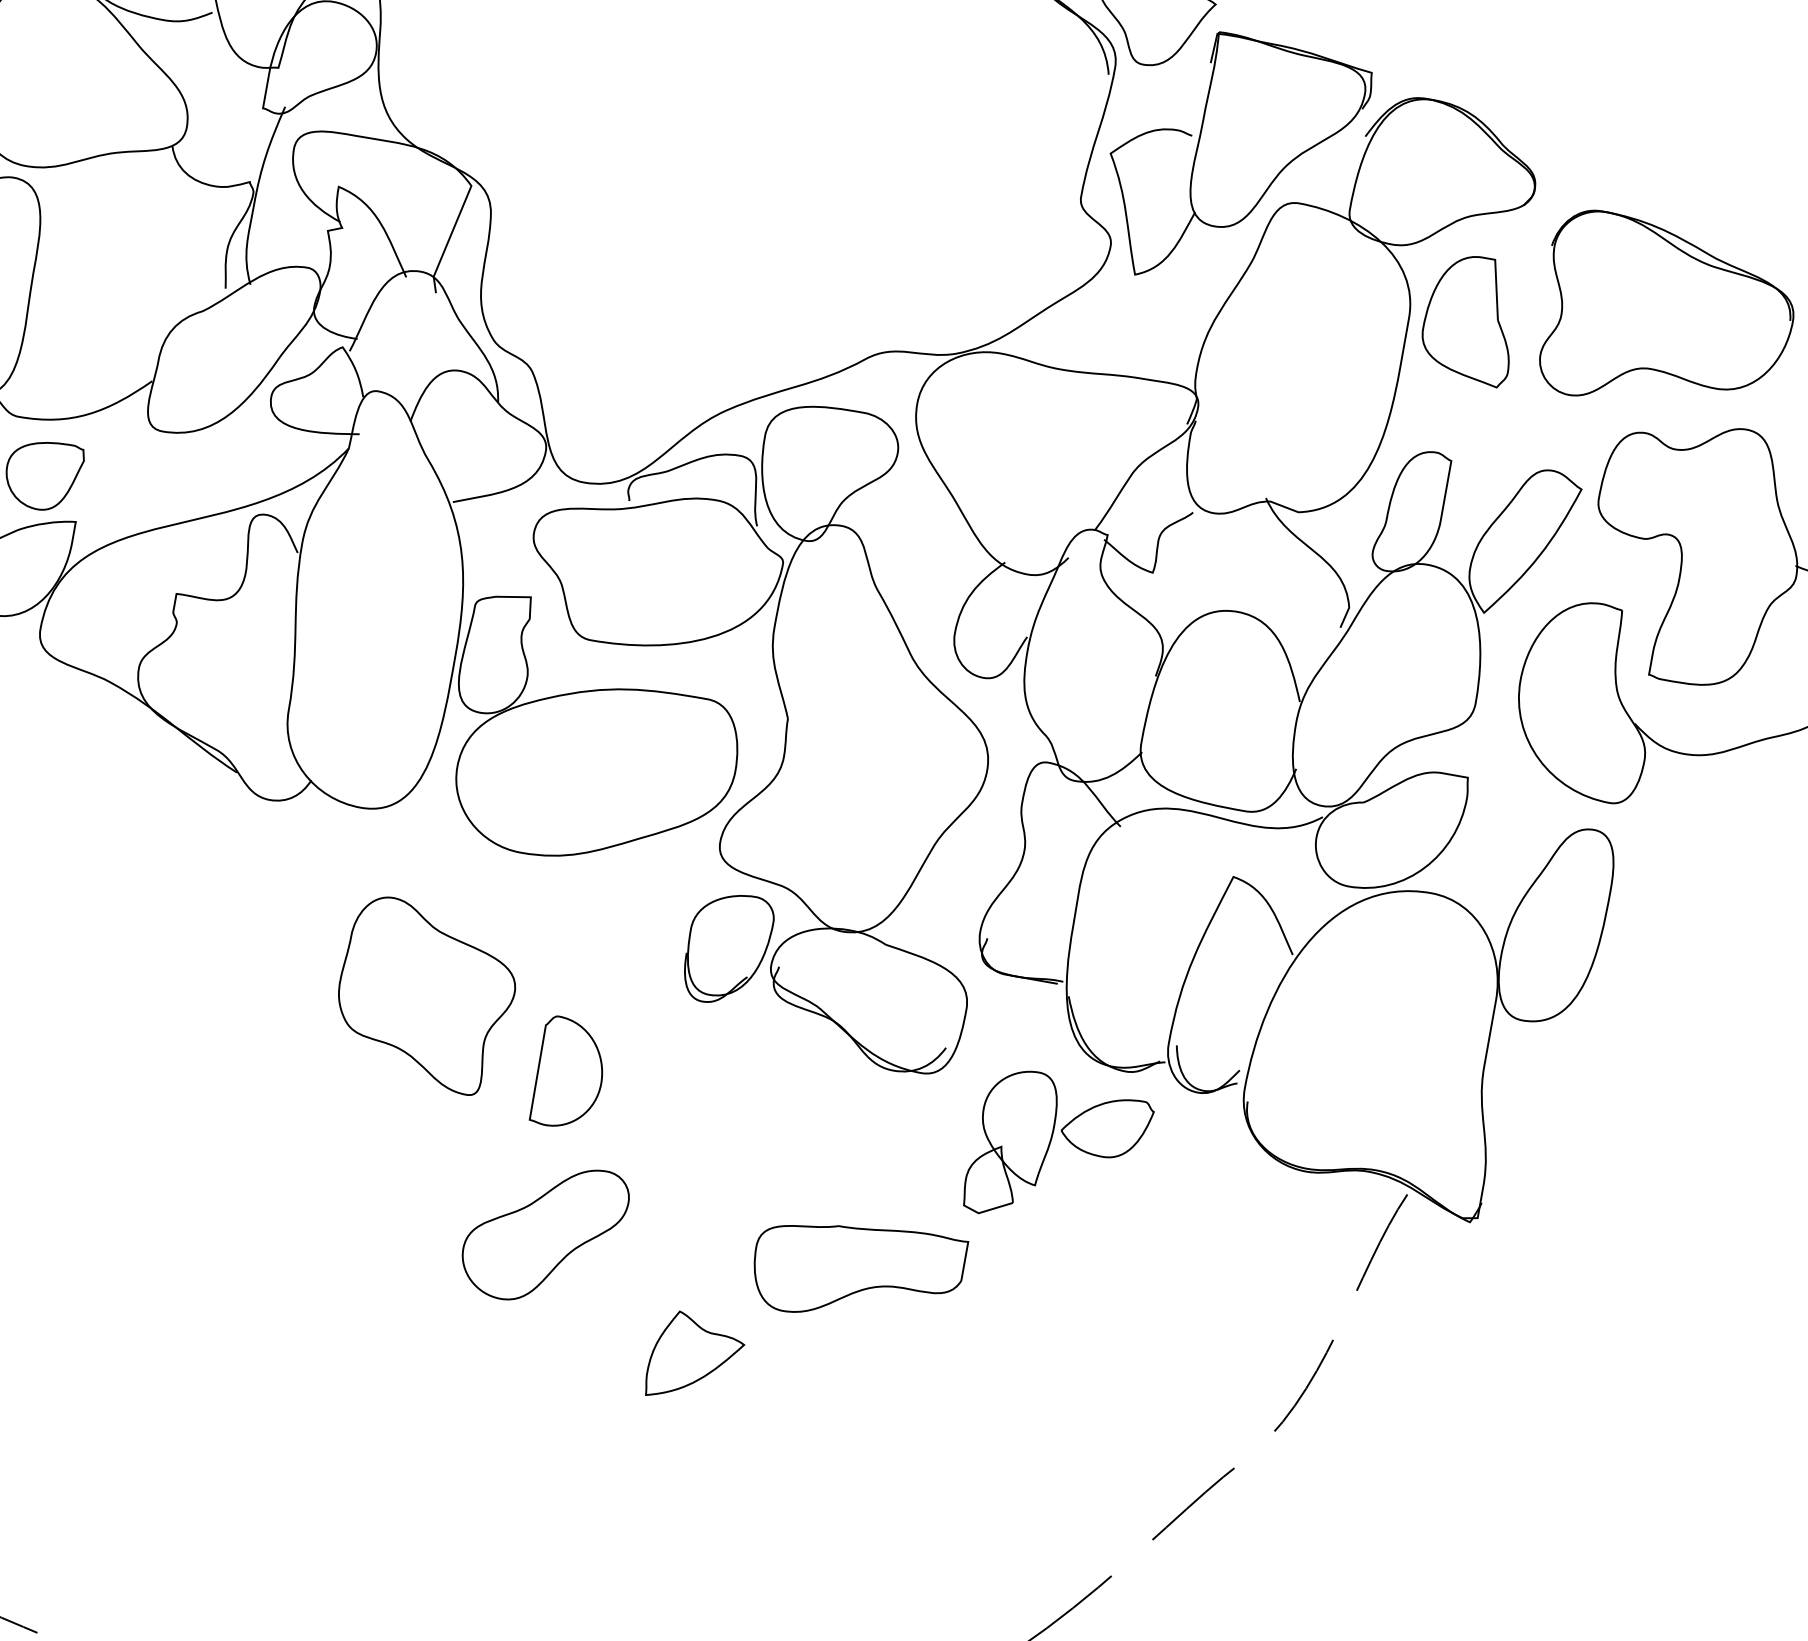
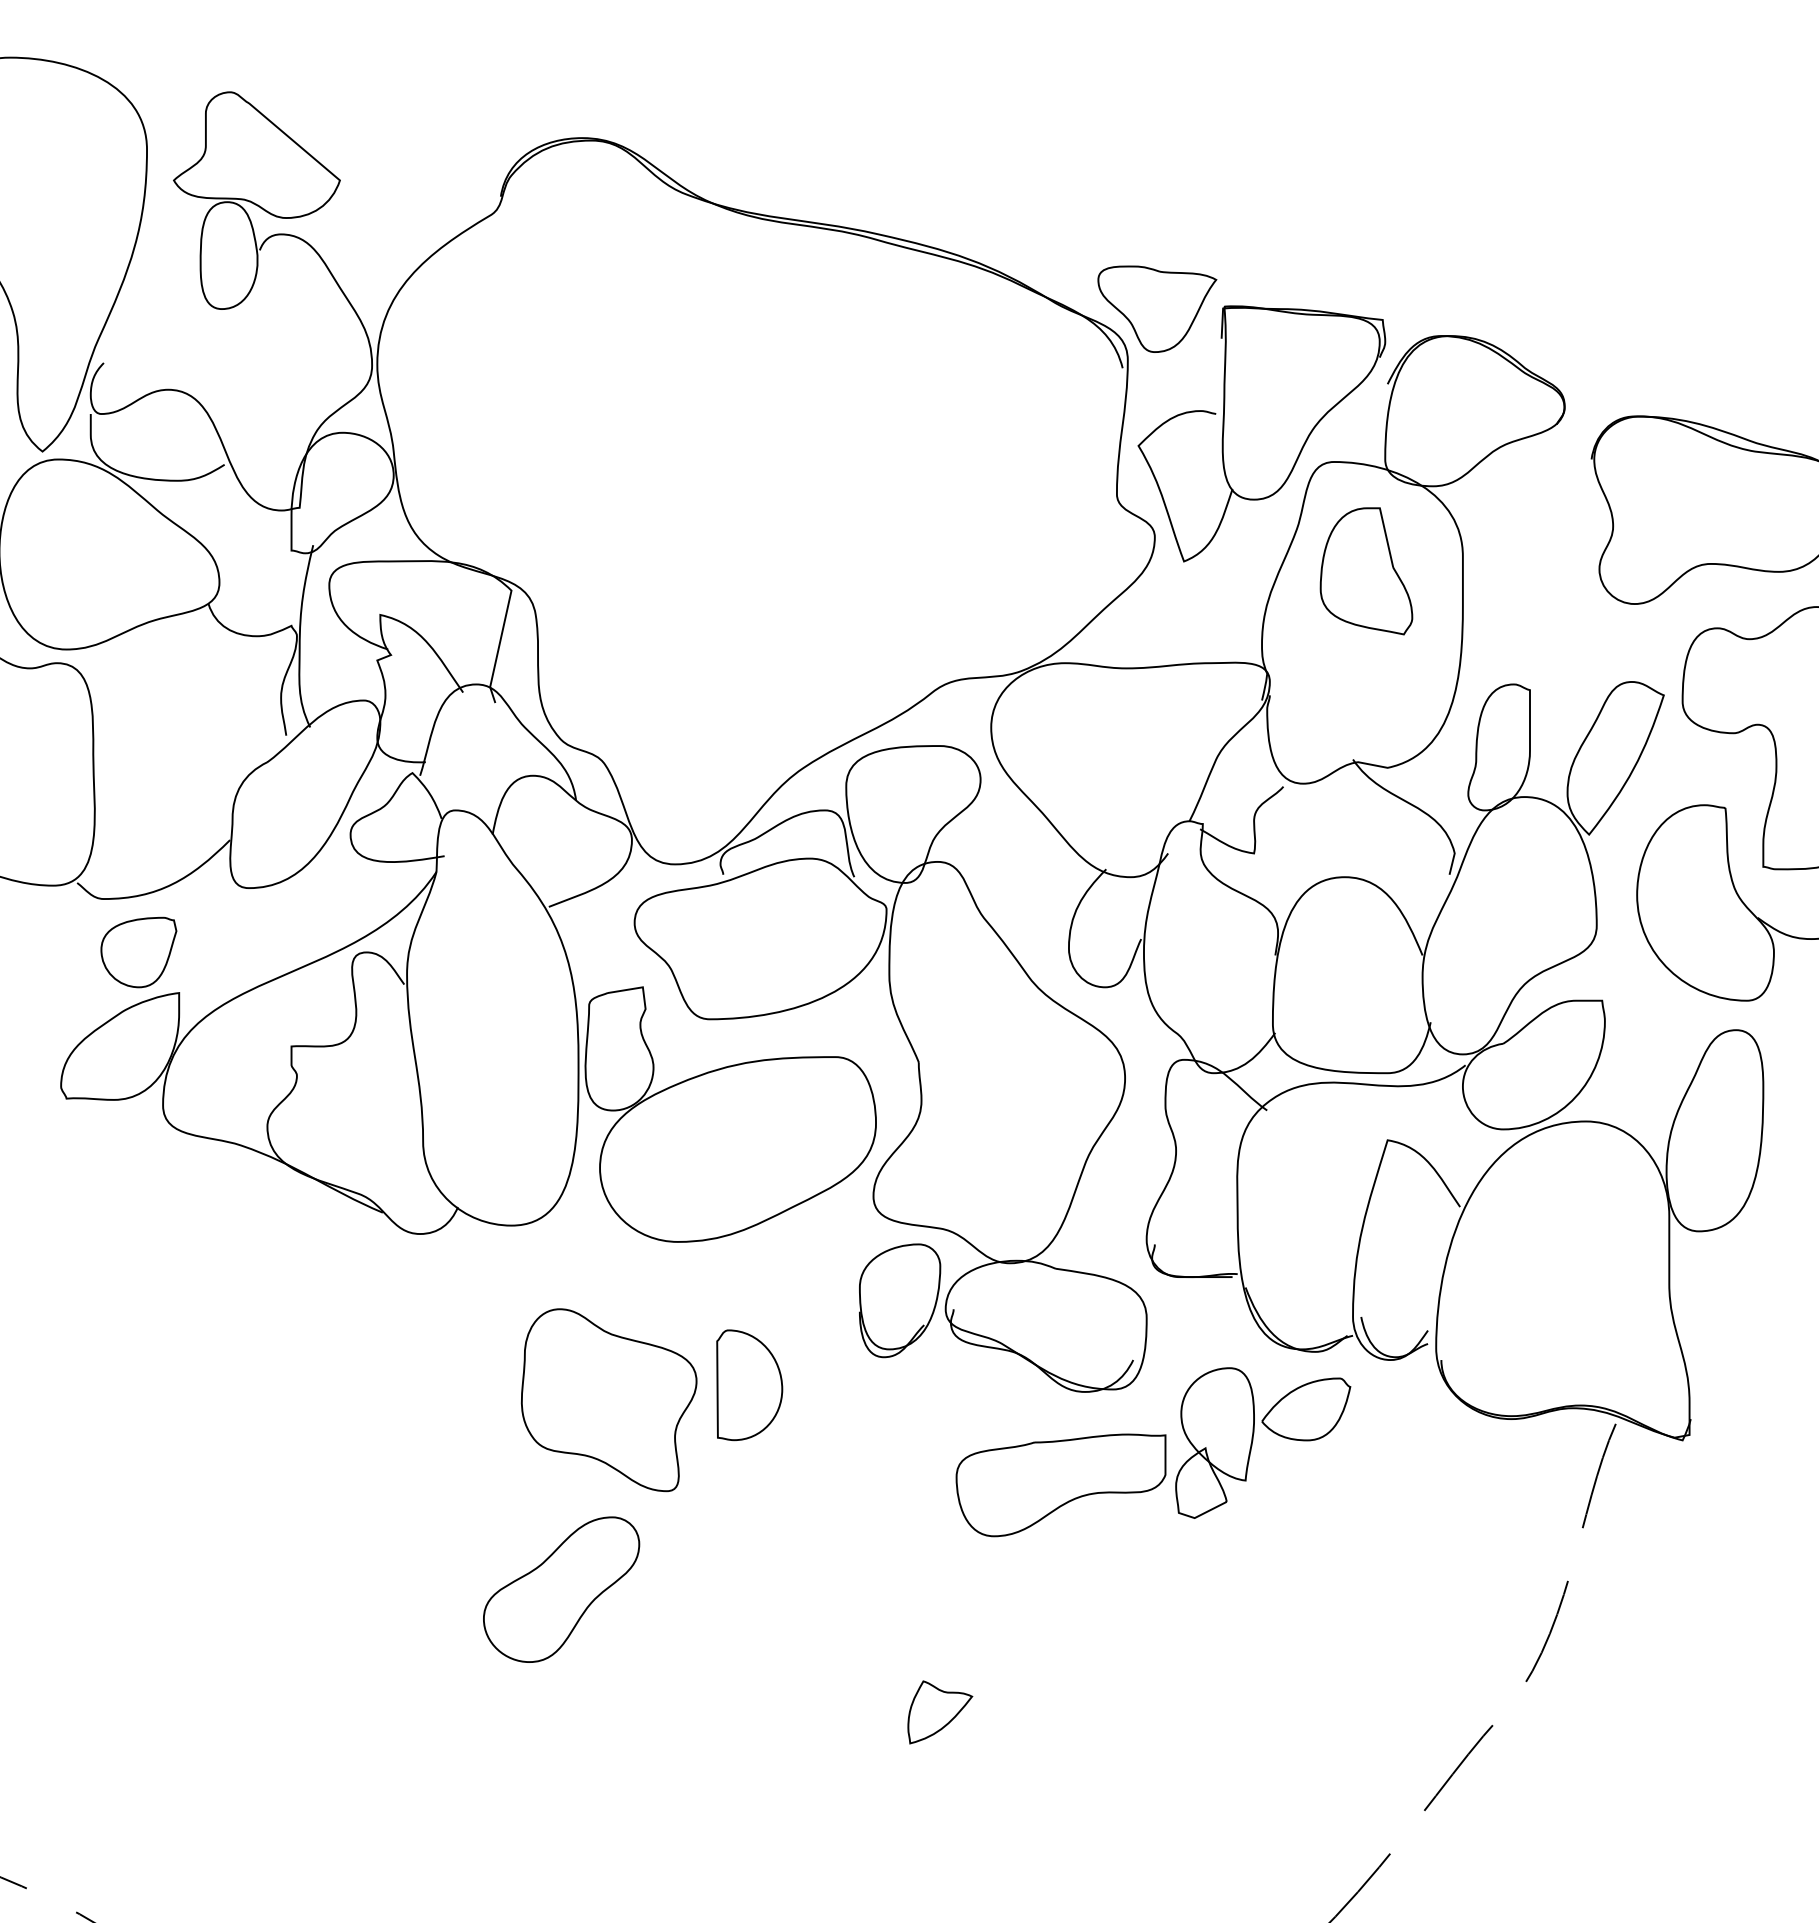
part: (1471, 319) -> (1366, 571), moved
part: (569, 1074) -> (749, 1385), moved
part: (544, 1233) -> (561, 1589), moved
part: (856, 1272) -> (1060, 1485), moved
part: (694, 1359) -> (939, 1712), size x0.7

